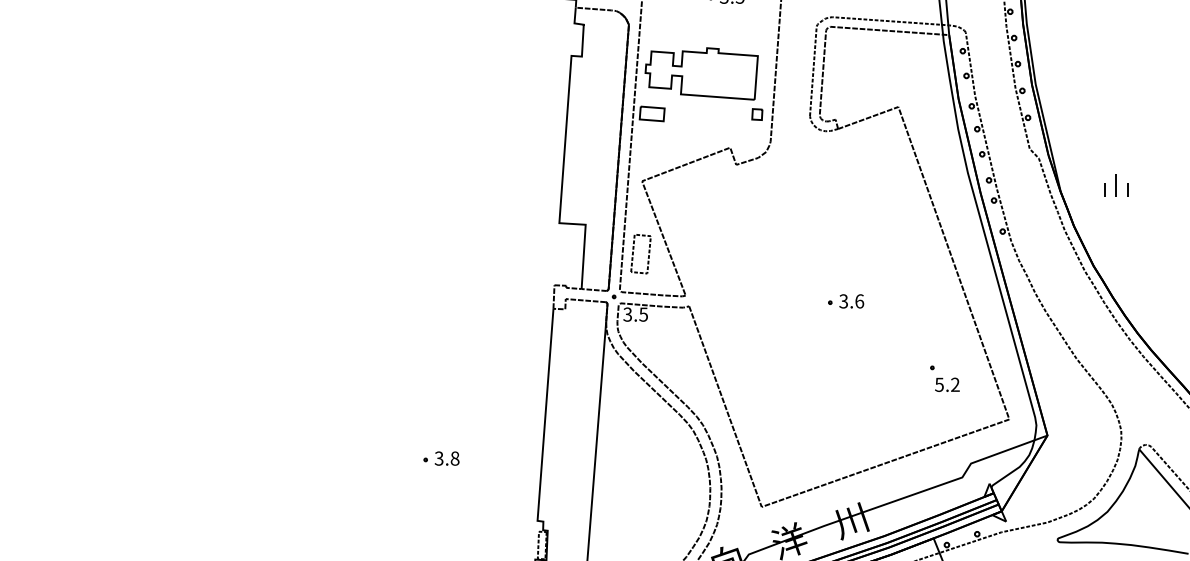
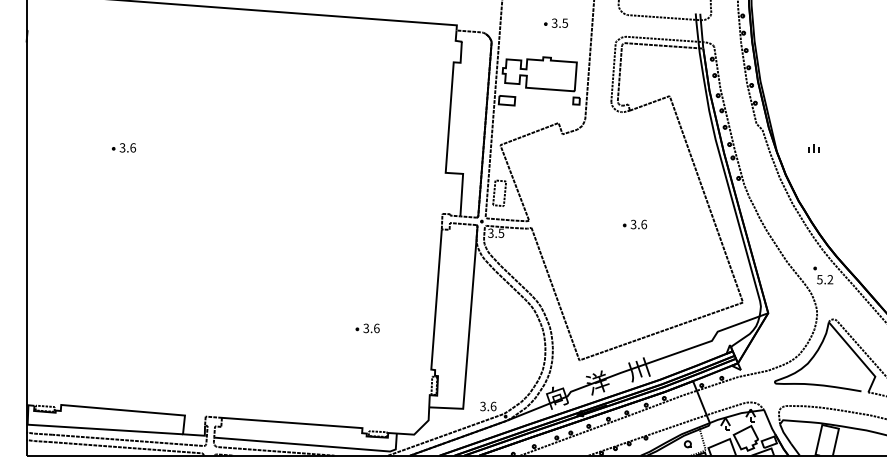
part: (71, 184) -> (123, 147), added
part: (1115, 186) -> (813, 148), size x0.62
part: (944, 378) -> (823, 275), moved
text: (454, 457) -> (376, 327), 3.8 -> 3.6

